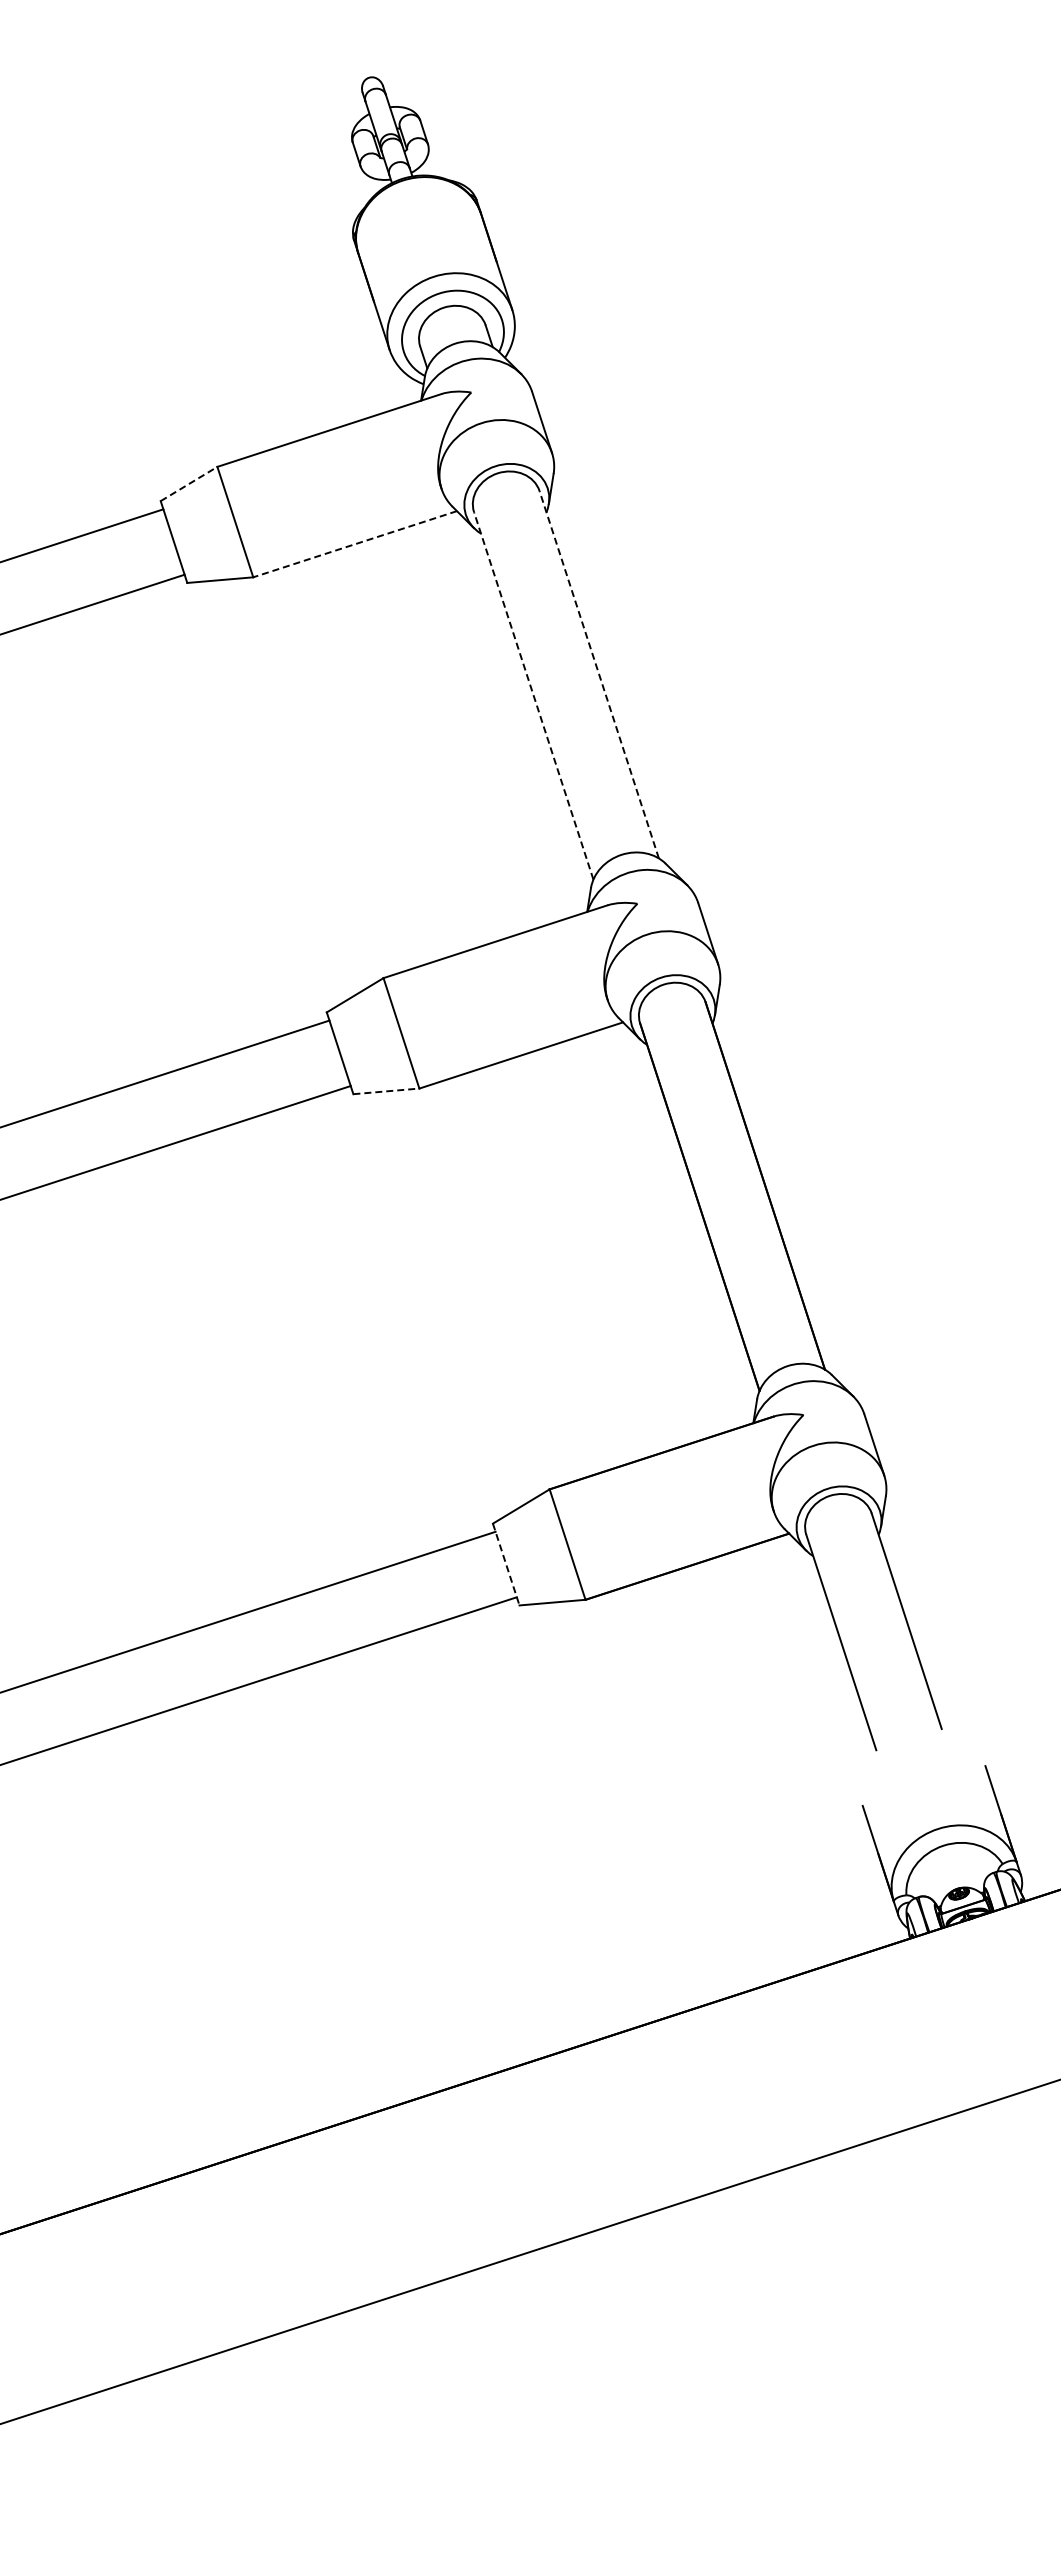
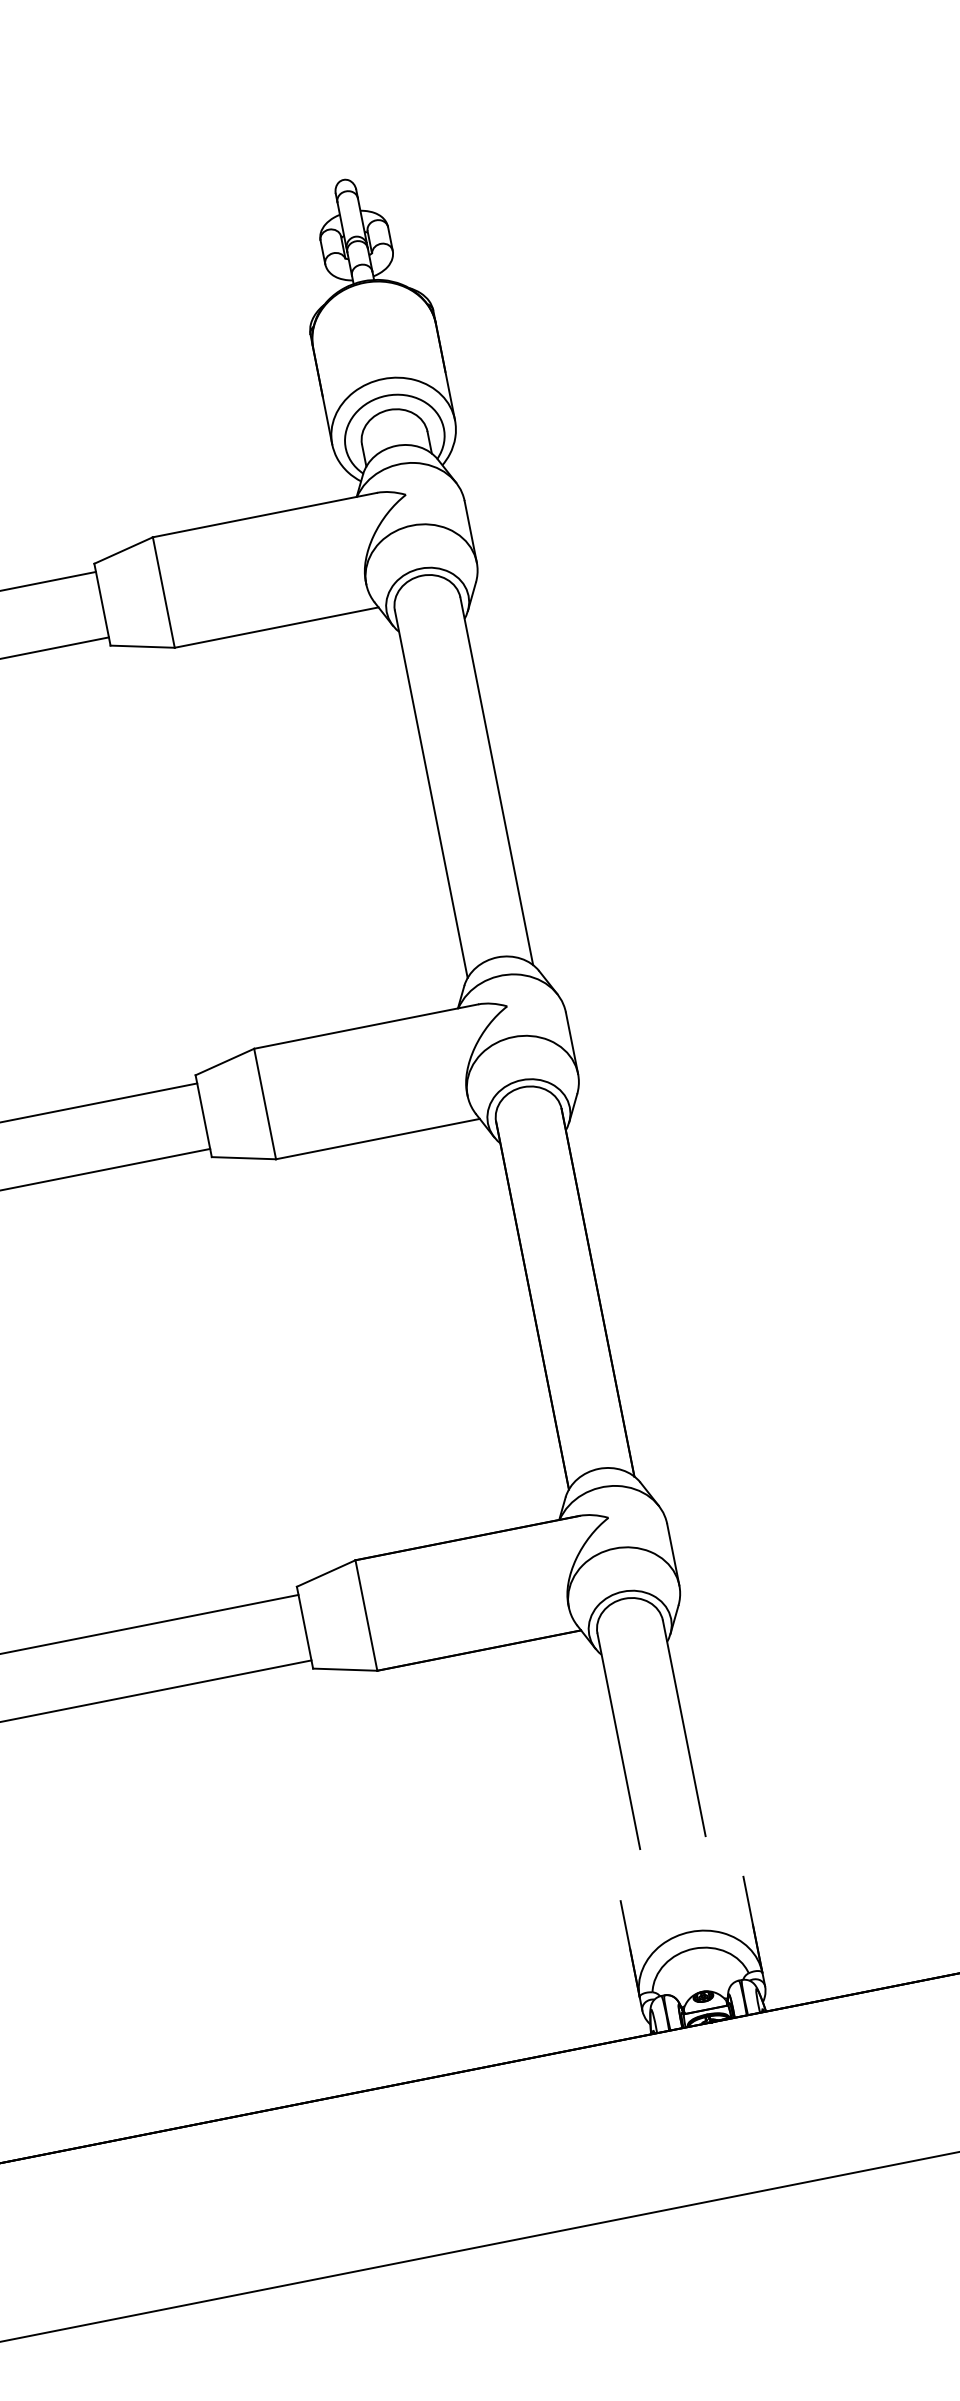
line: (189, 483) -> (124, 550), dashed -> solid
line: (354, 544) -> (276, 627), dashed -> solid
line: (599, 674) -> (497, 781), dashed -> solid
line: (533, 695) -> (431, 793), dashed -> solid
line: (386, 1091) -> (244, 1158), dashed -> solid
line: (506, 1565) -> (305, 1628), dashed -> solid

